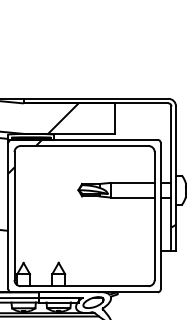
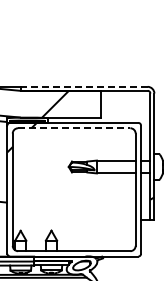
line: (95, 98) -> (83, 86), solid -> dashed
line: (84, 146) -> (74, 128), solid -> dashed

